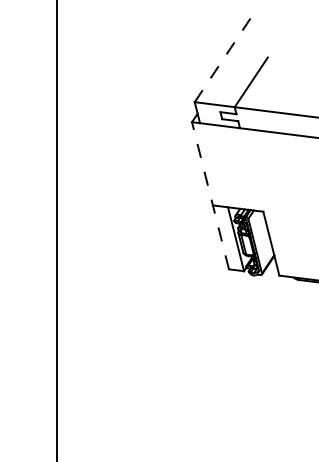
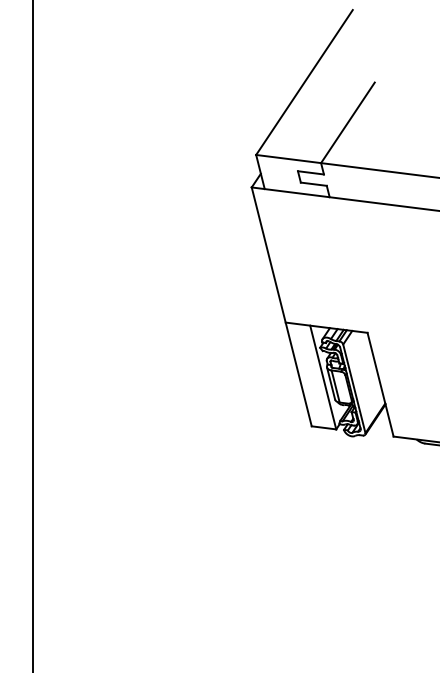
line: (224, 57) -> (304, 82), dashed -> solid
line: (210, 195) -> (281, 306), dashed -> solid

